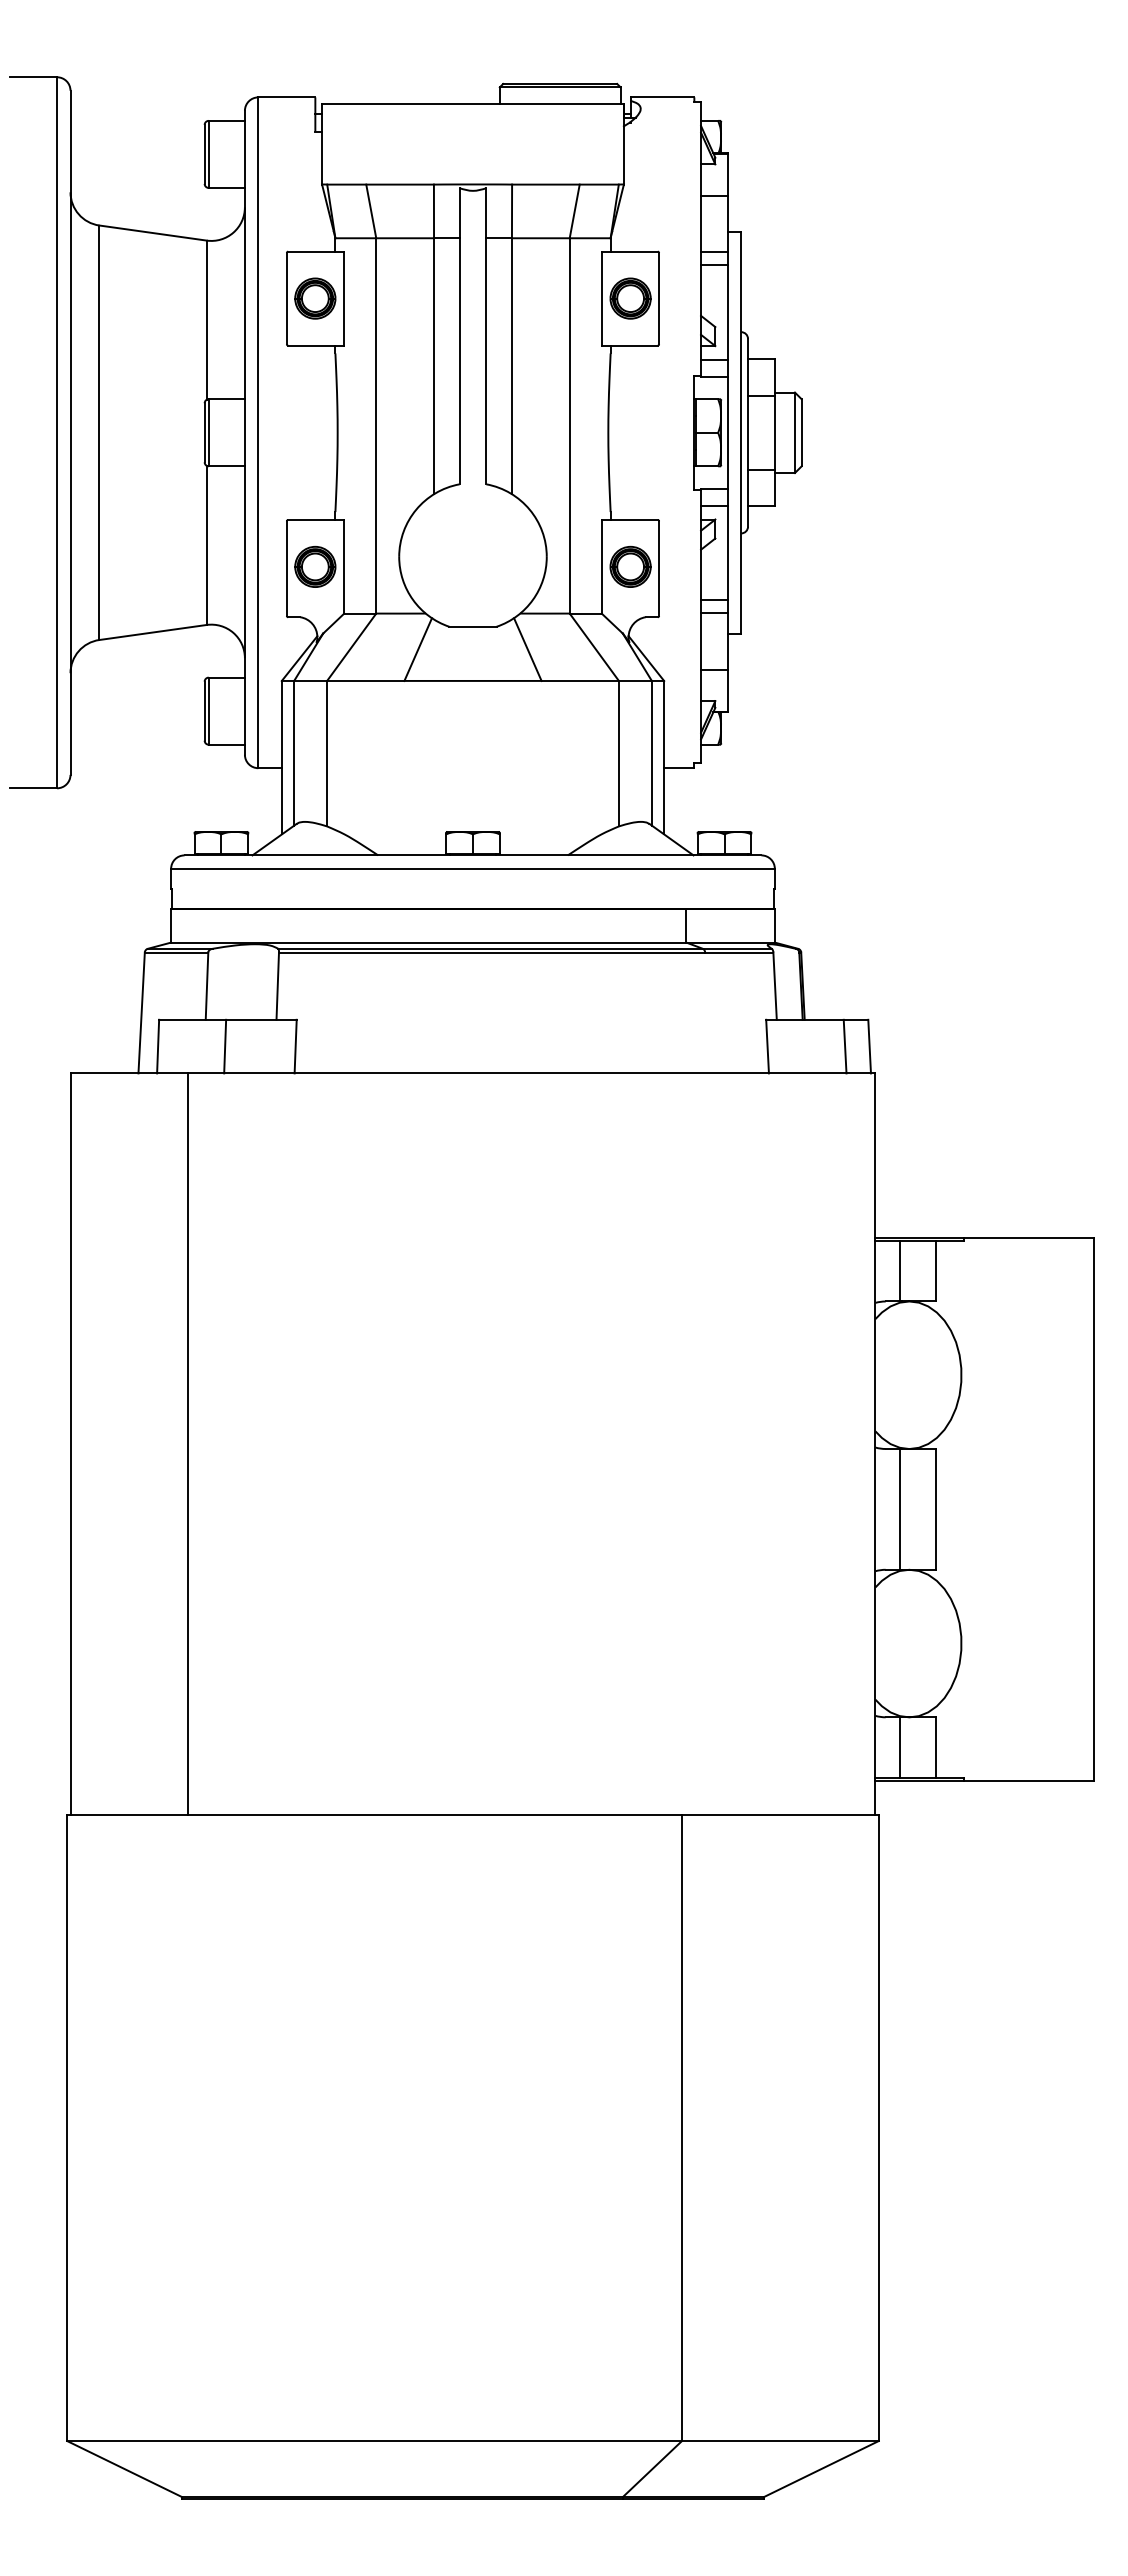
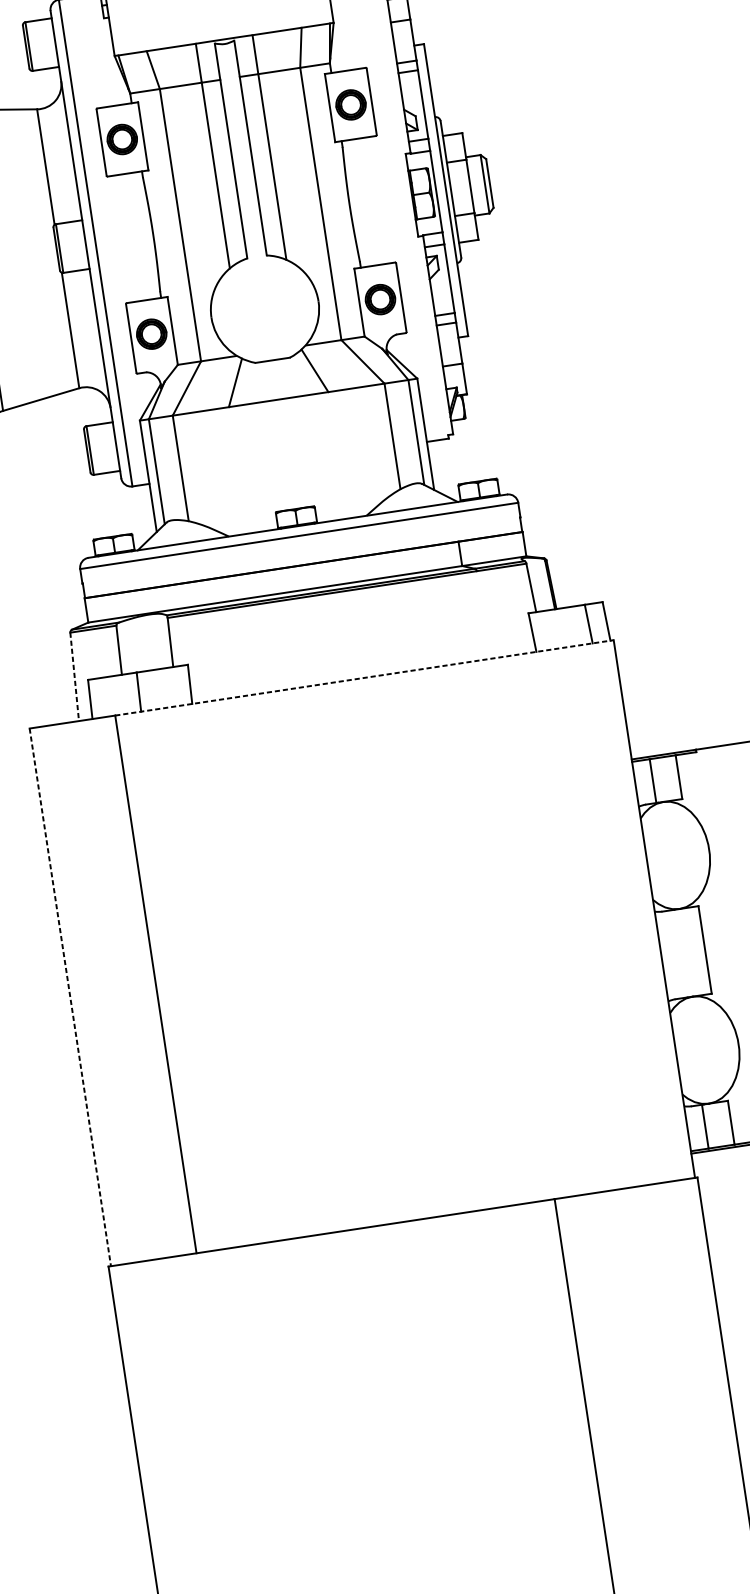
line: (141, 1012) -> (74, 676), solid -> dashed
line: (531, 1073) -> (364, 678), solid -> dashed
line: (70, 1443) -> (70, 997), solid -> dashed
line: (899, 1509) -> (679, 953), removed

